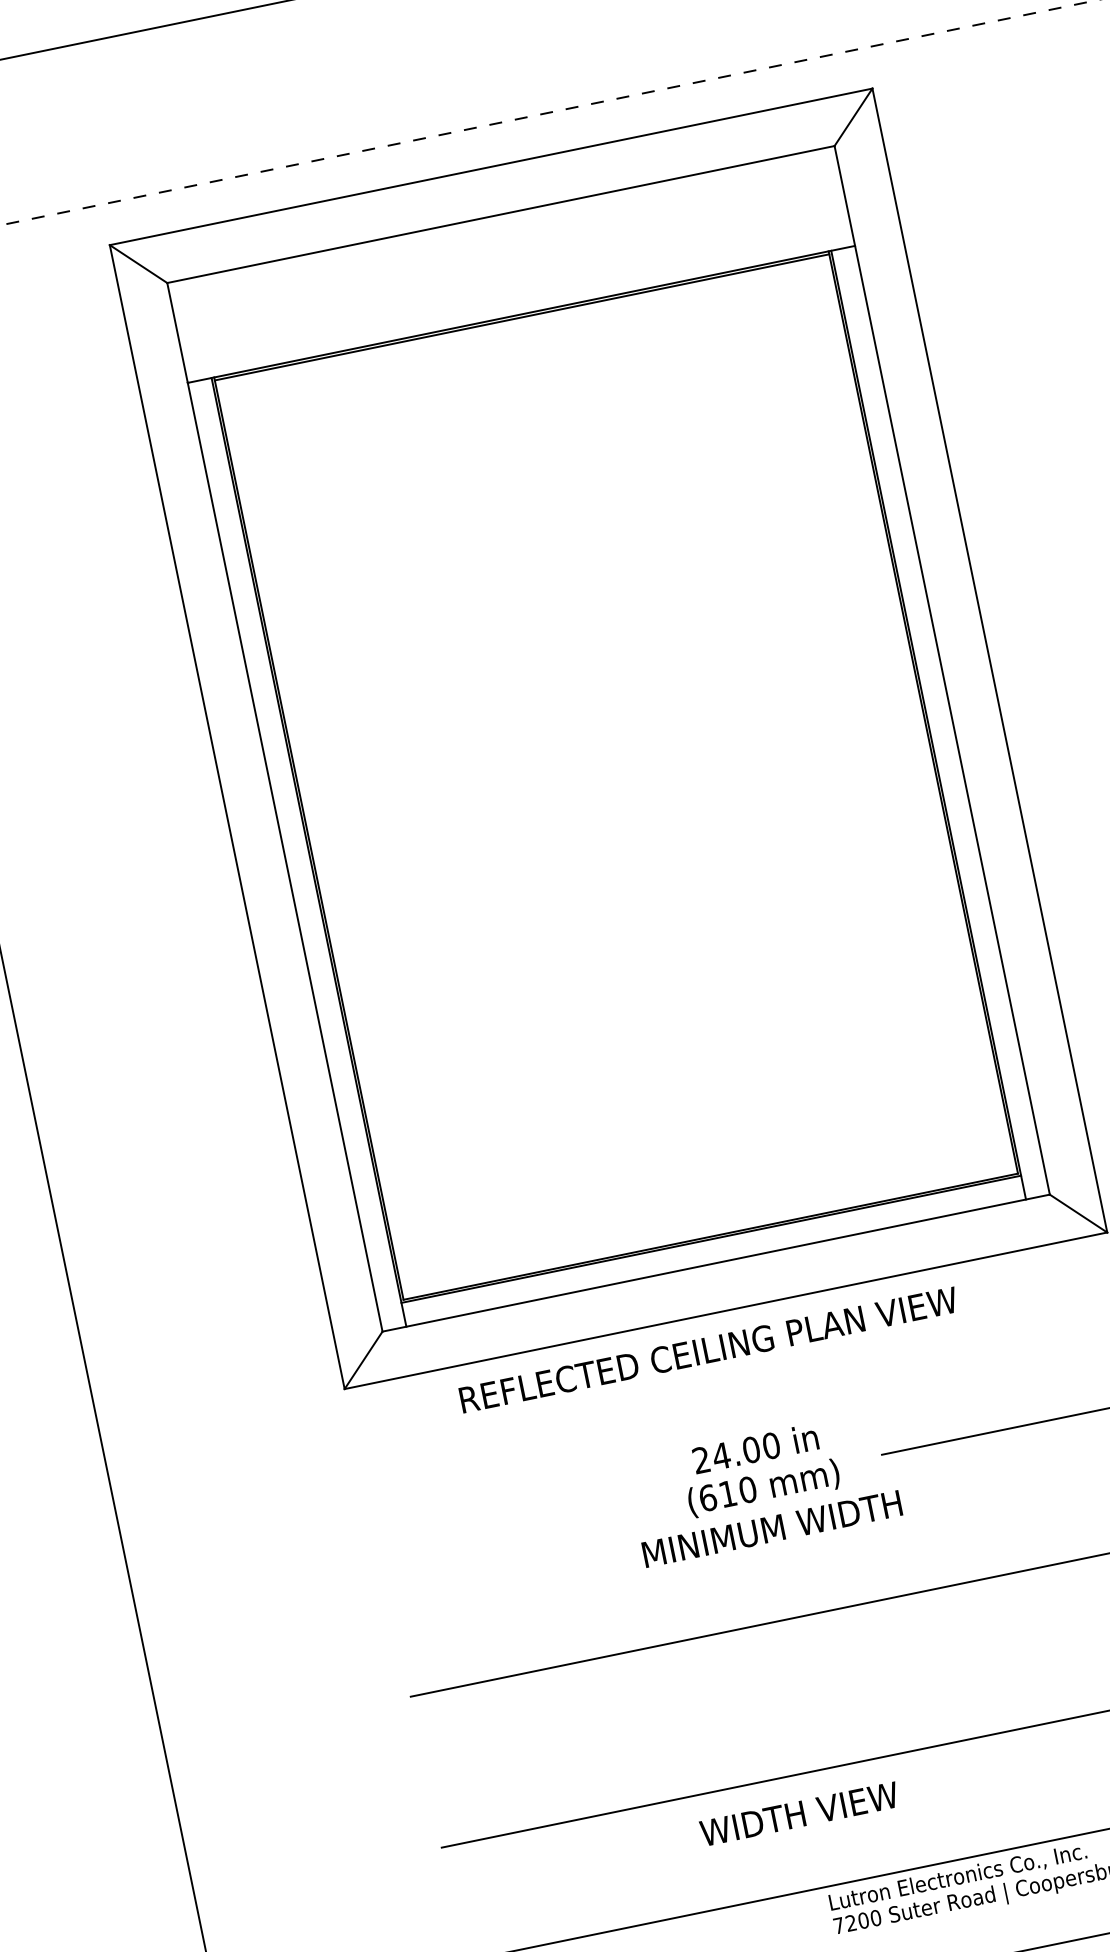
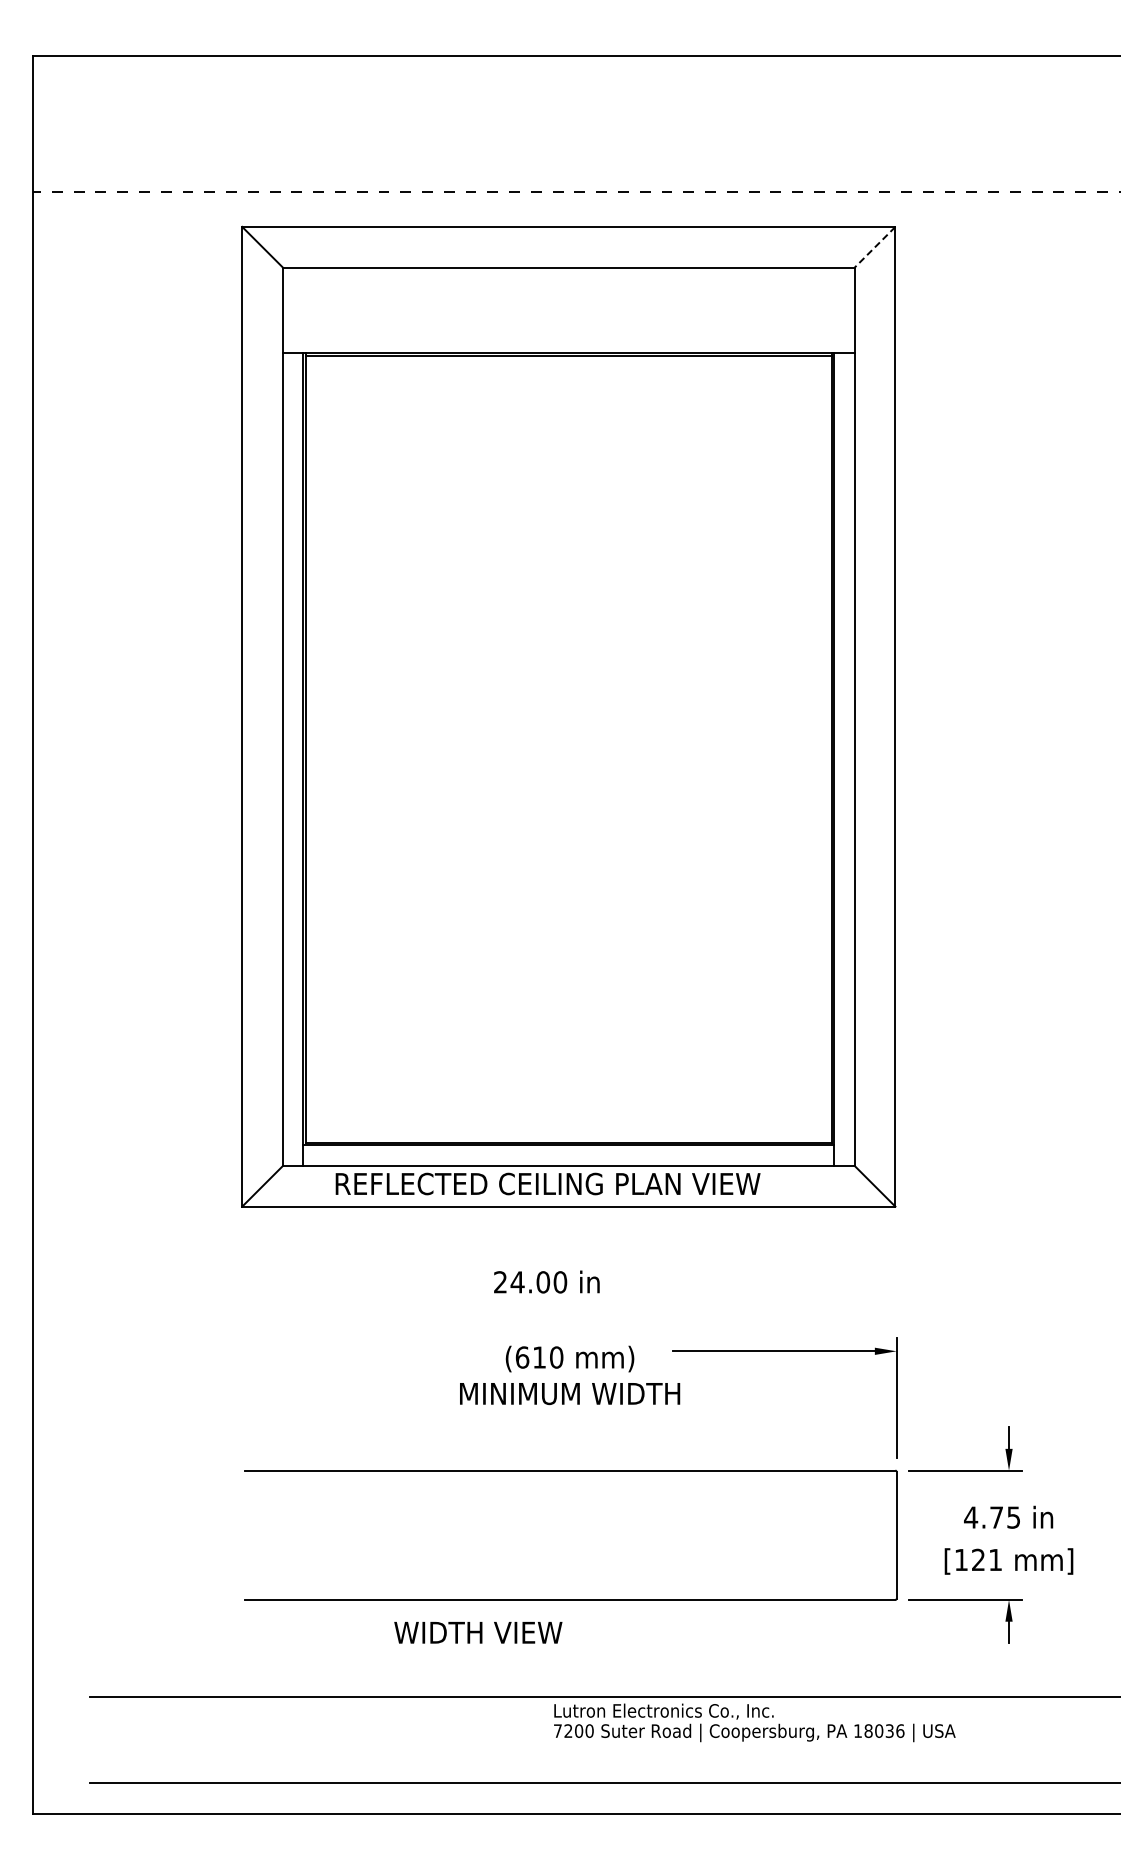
line: (854, 117) -> (875, 247), solid -> dashed
text: (707, 1349) -> (547, 1183), moved
text: (754, 1448) -> (546, 1281), moved
text: (799, 1813) -> (478, 1632), moved

